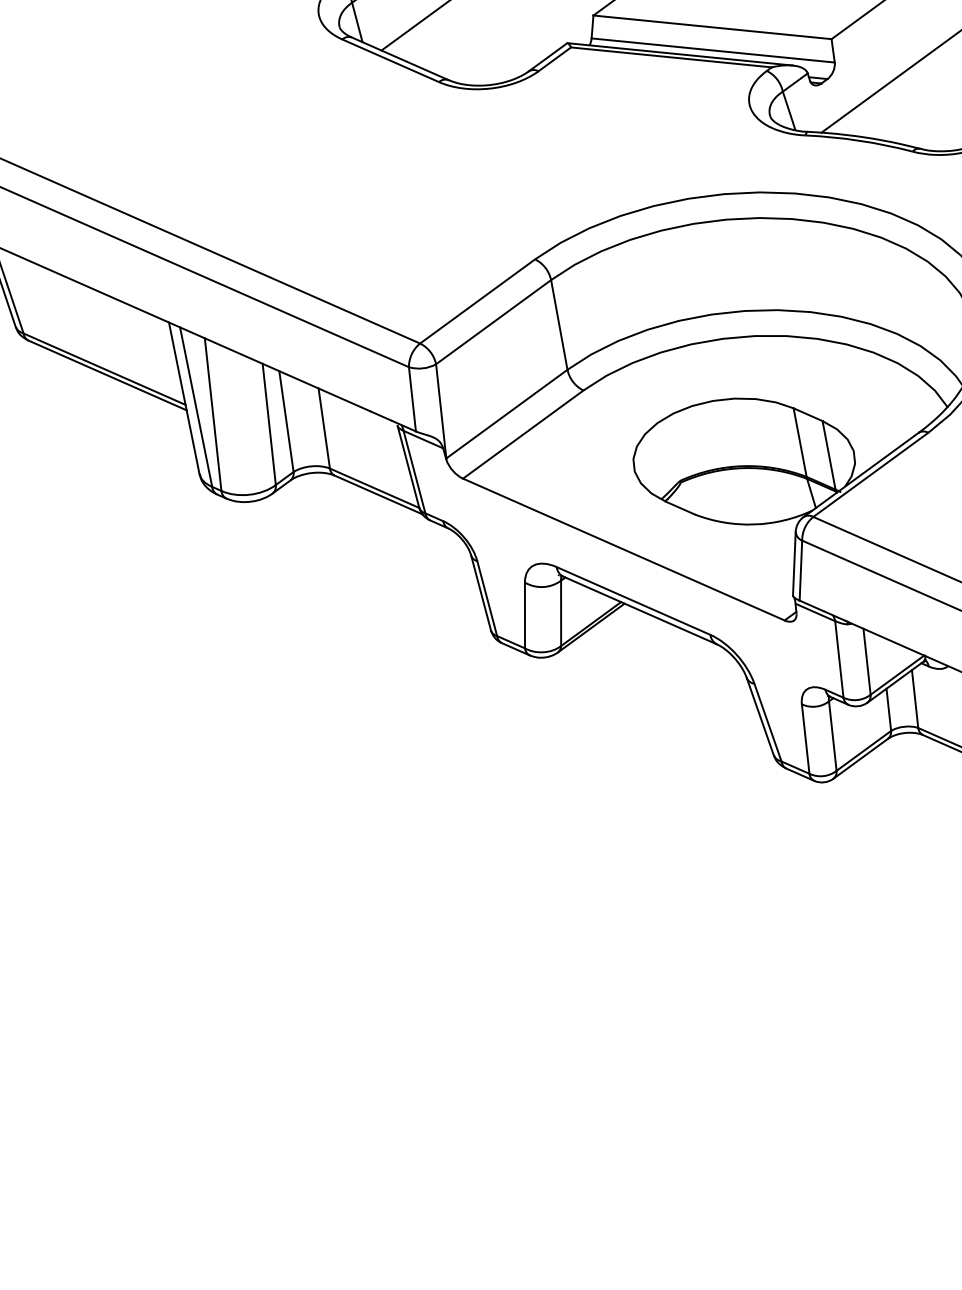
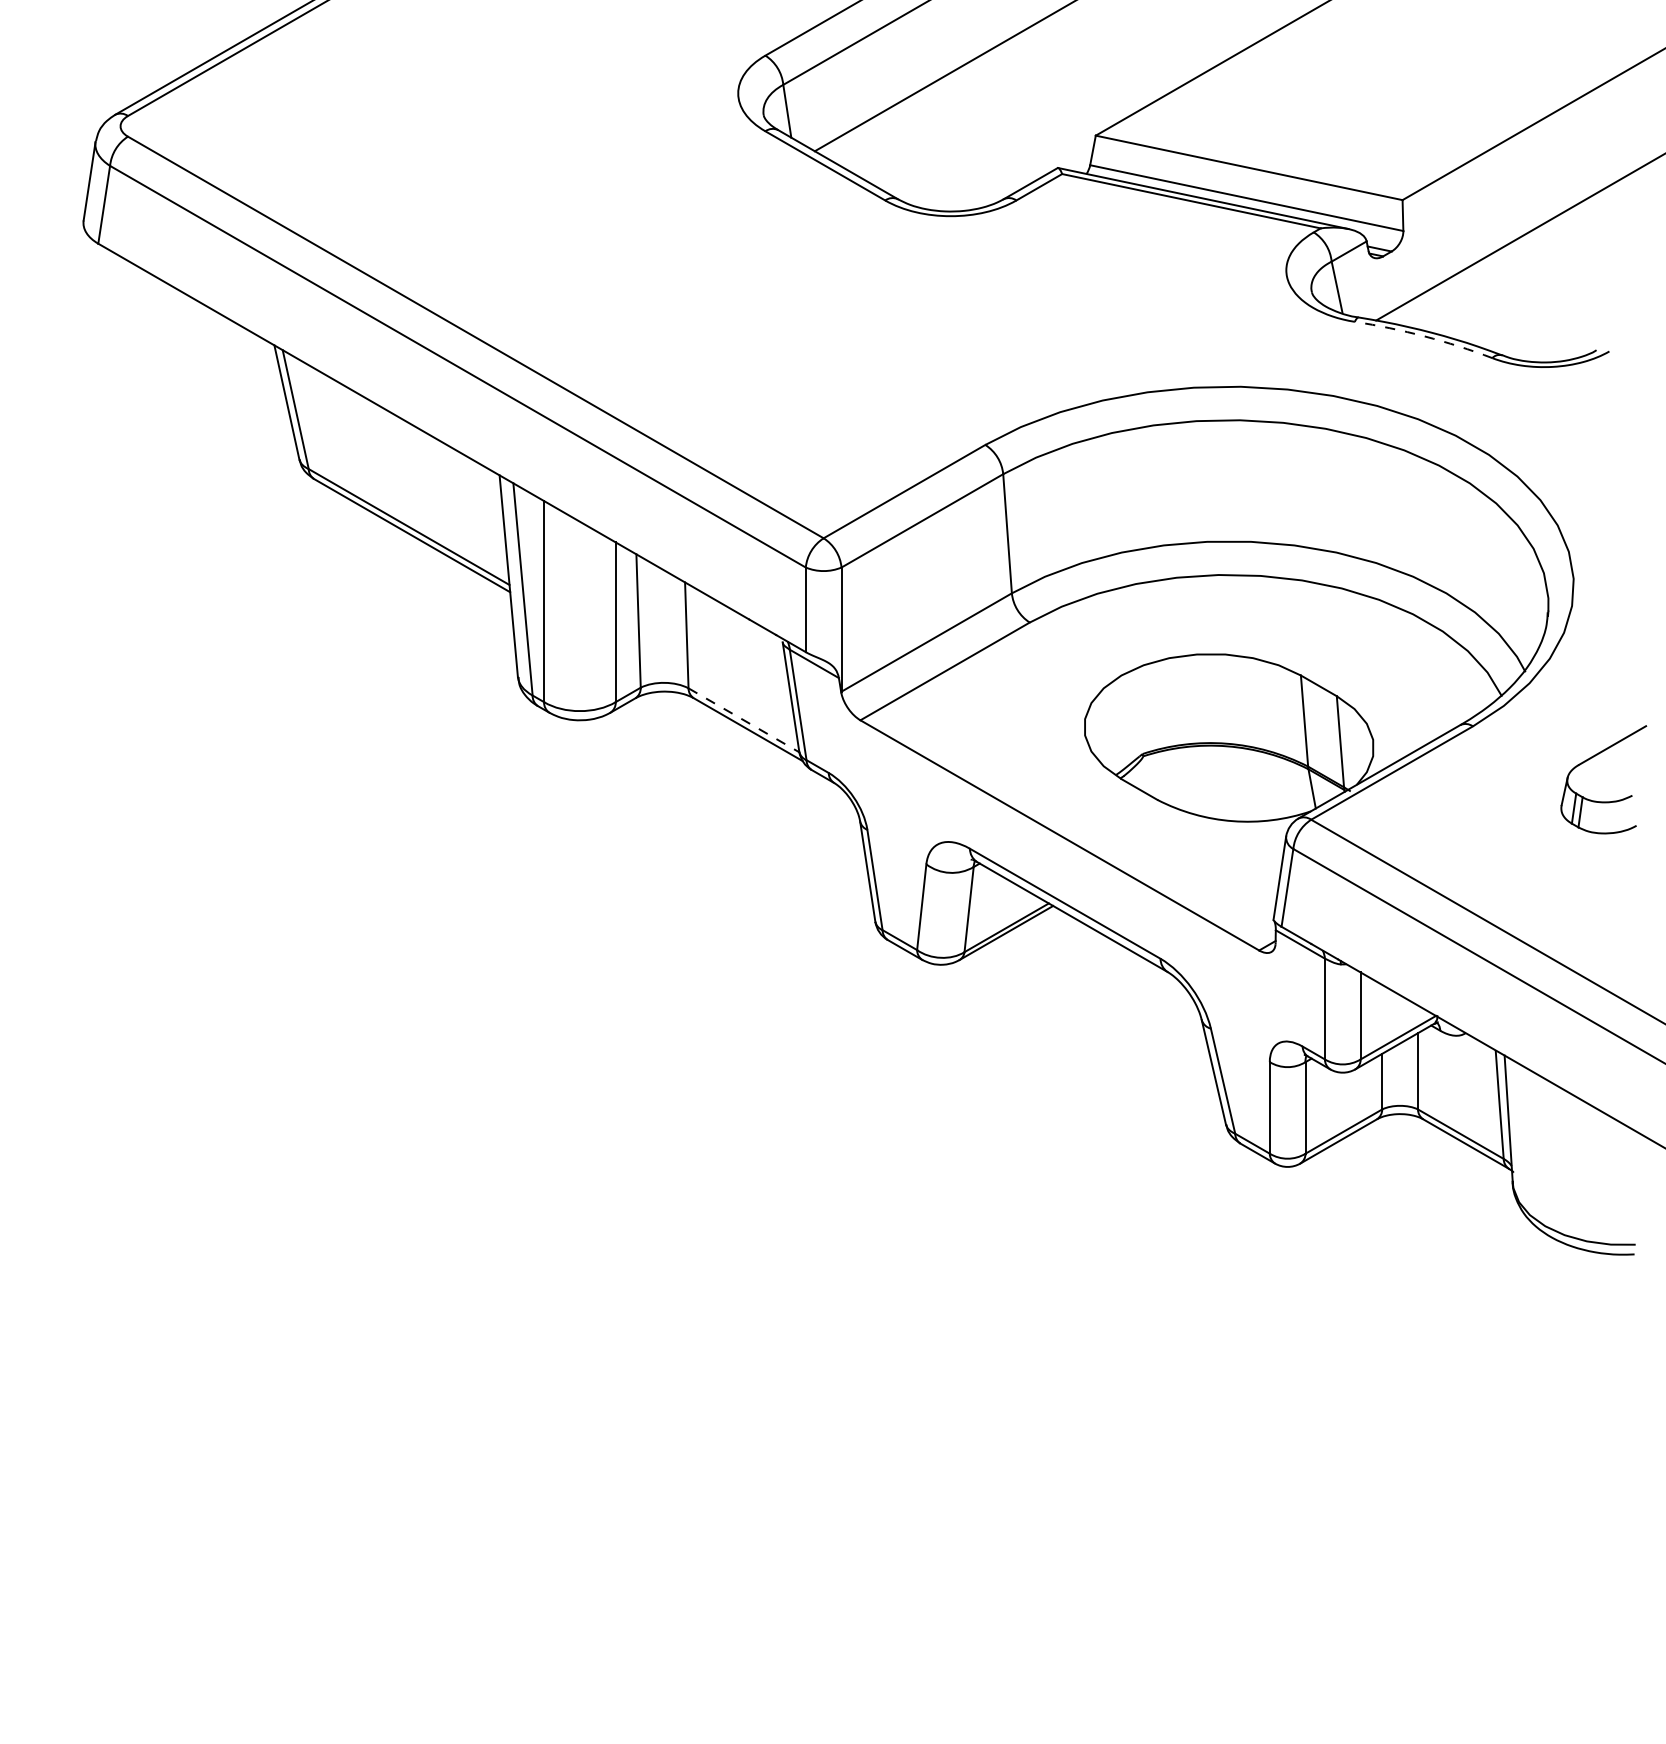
arc: (859, 140) -> (1424, 336), solid -> dashed
line: (374, 488) -> (743, 720), solid -> dashed

